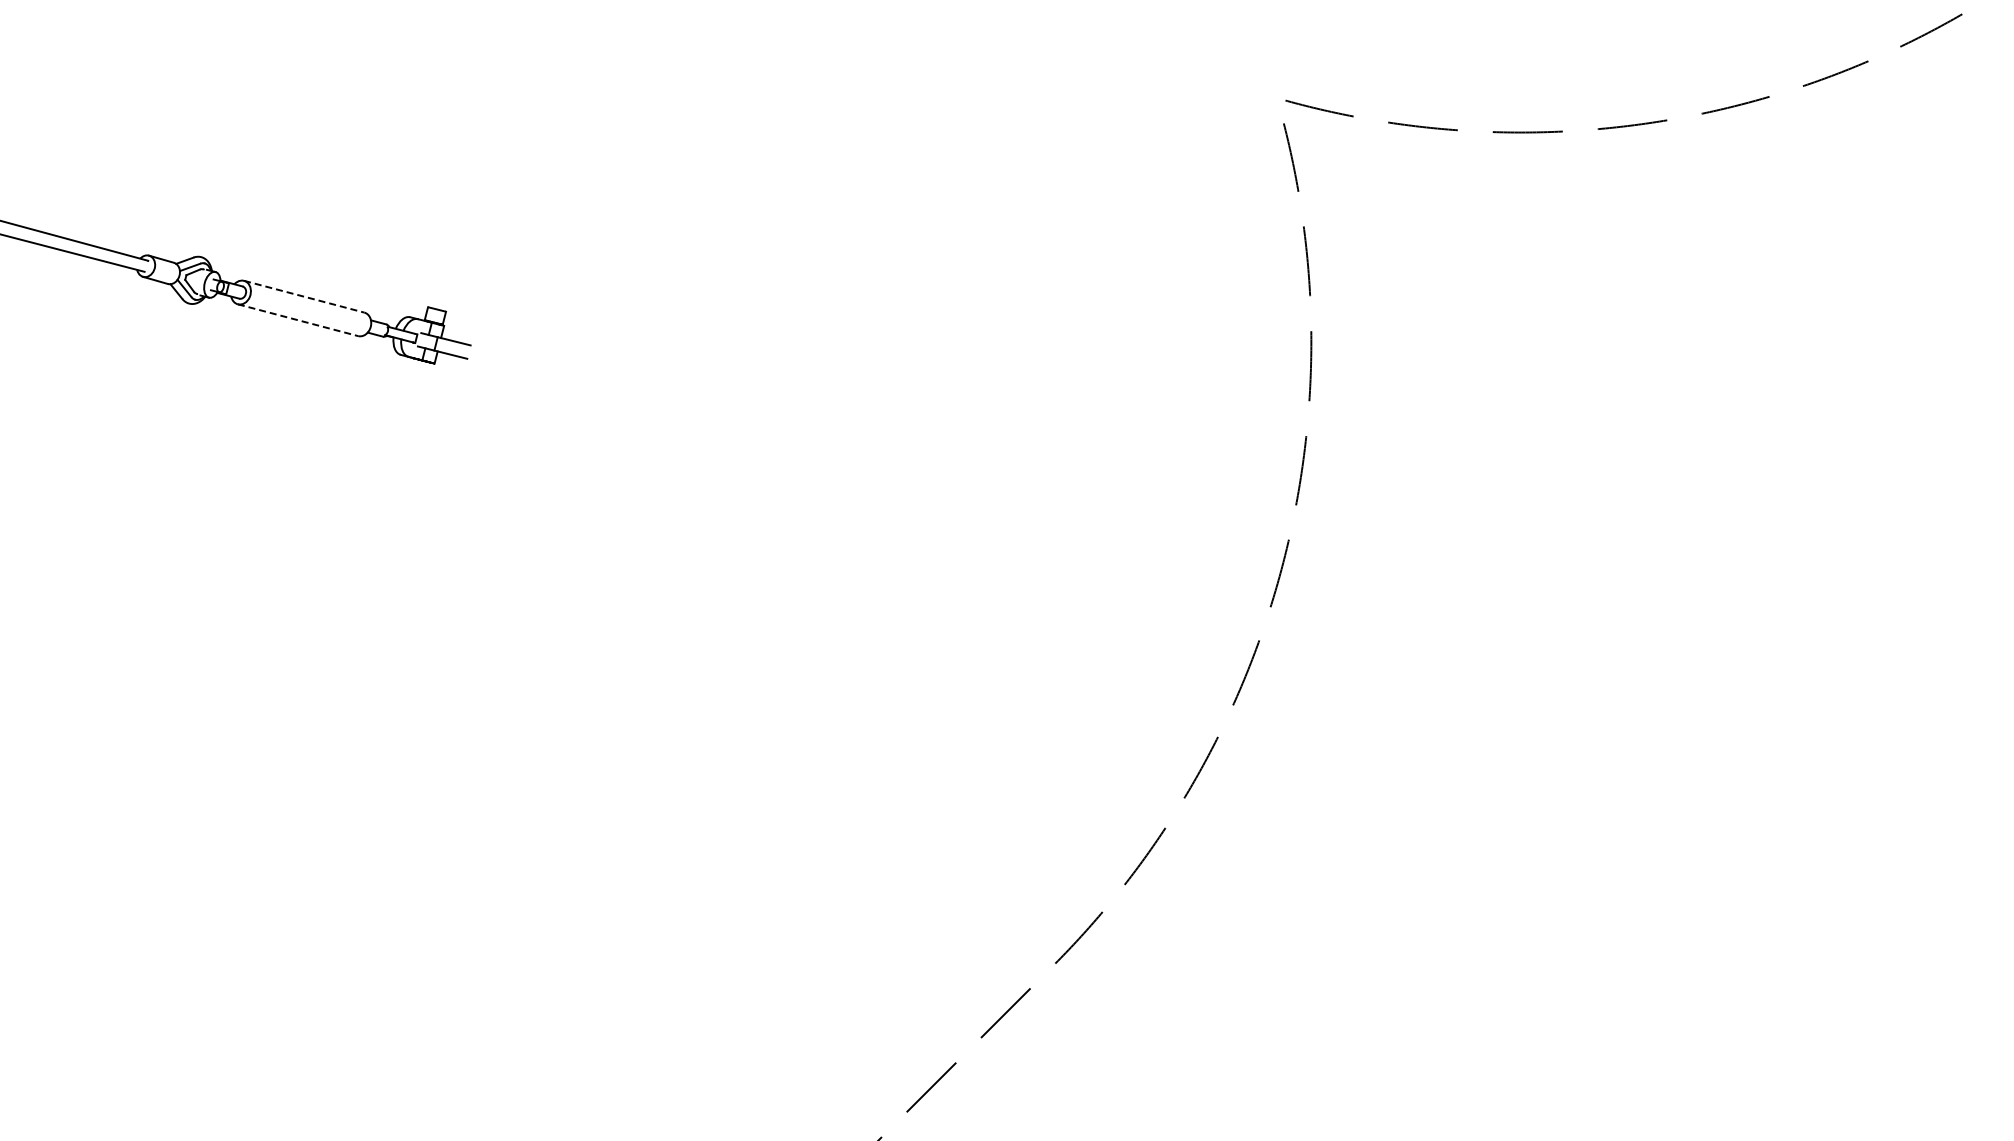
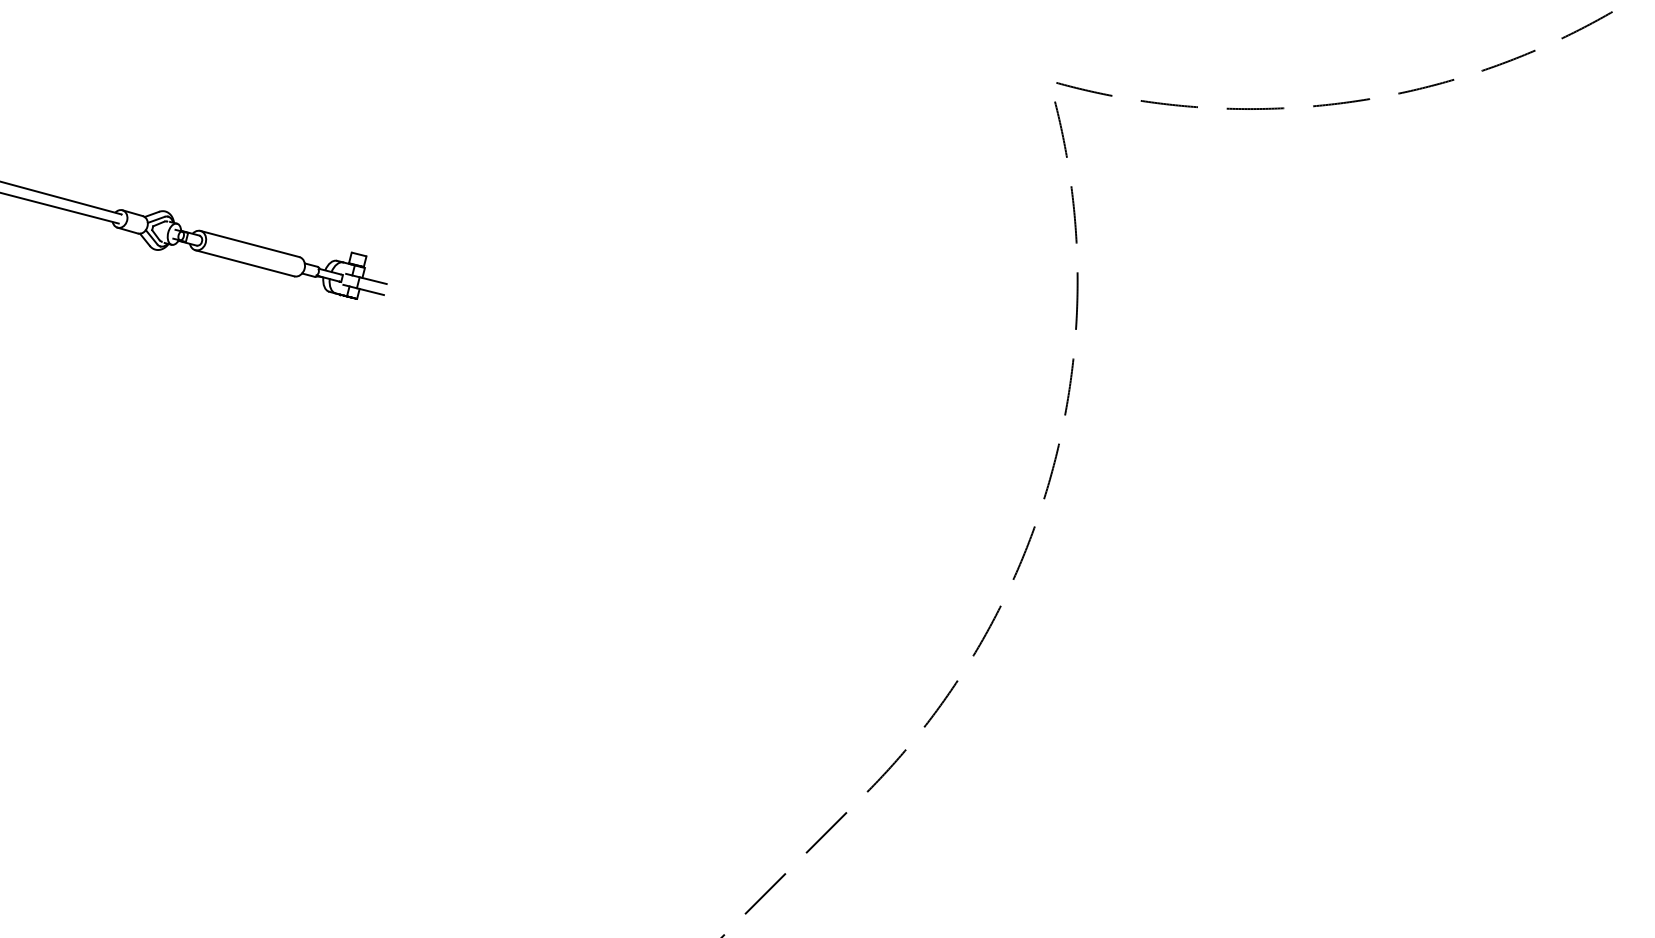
line: (304, 296) -> (250, 243), dashed -> solid
line: (298, 320) -> (245, 263), dashed -> solid

